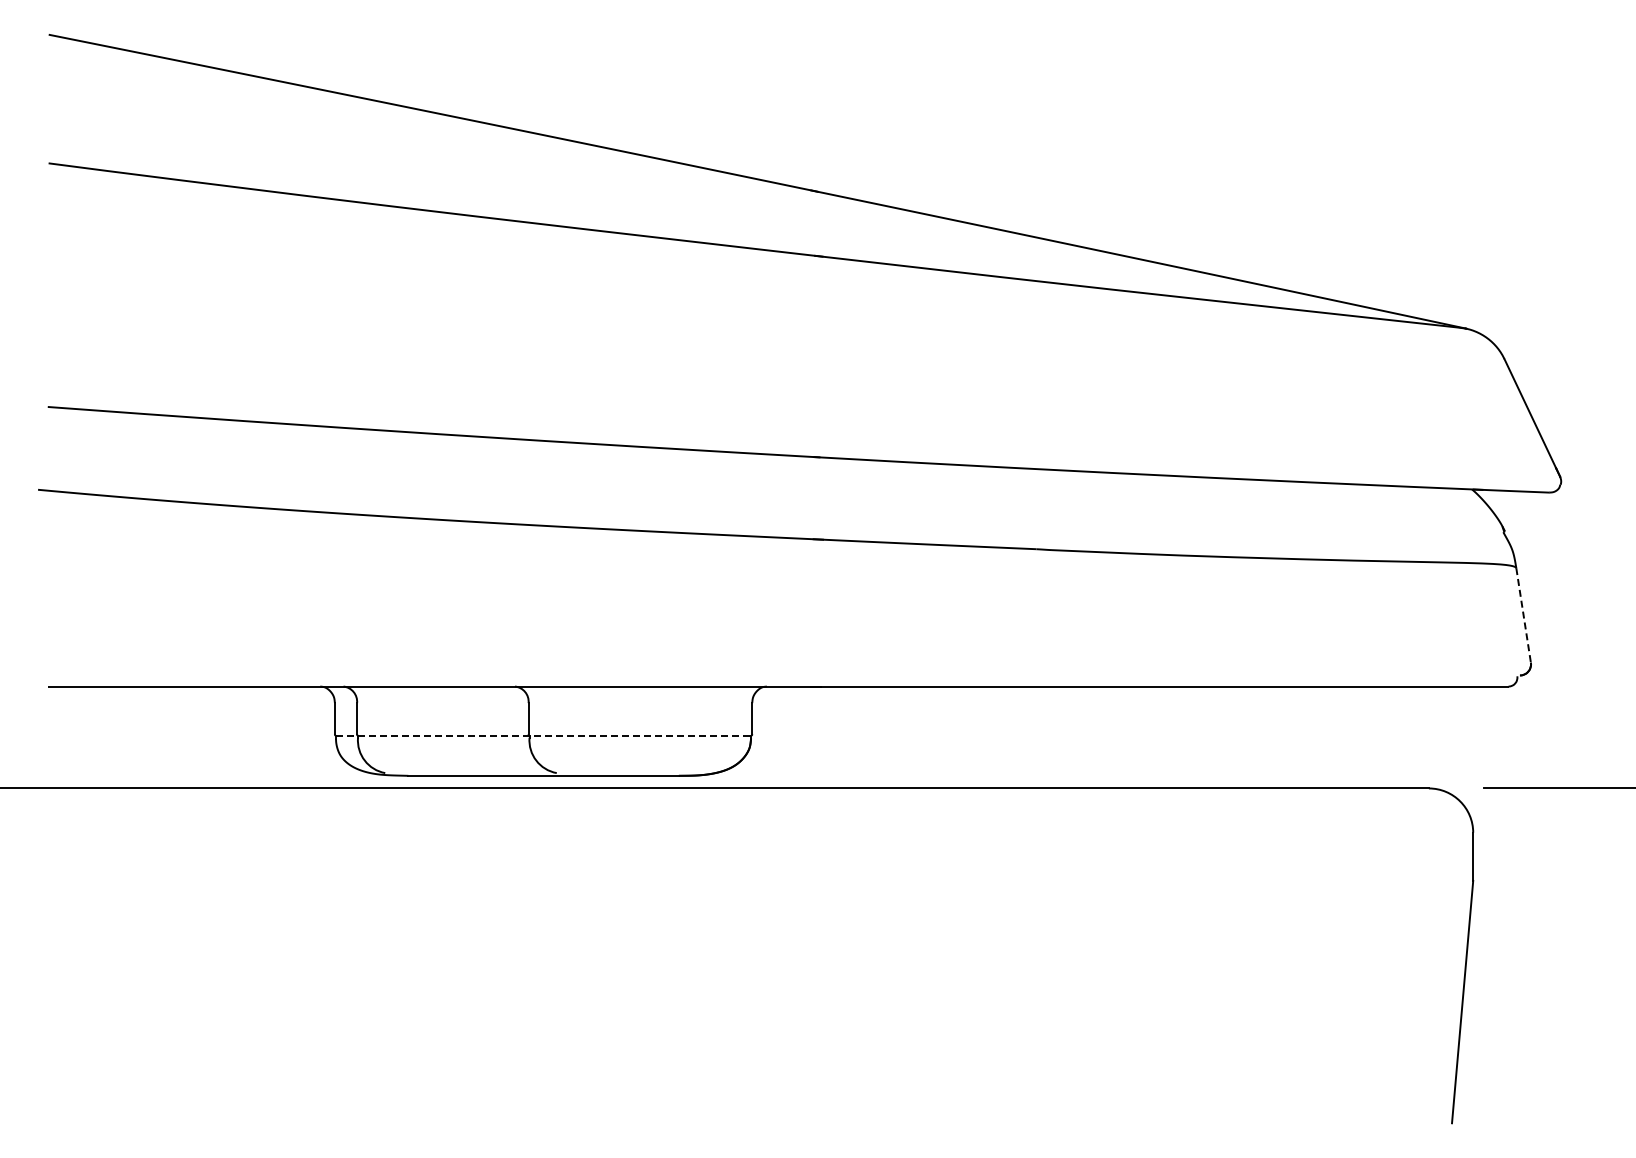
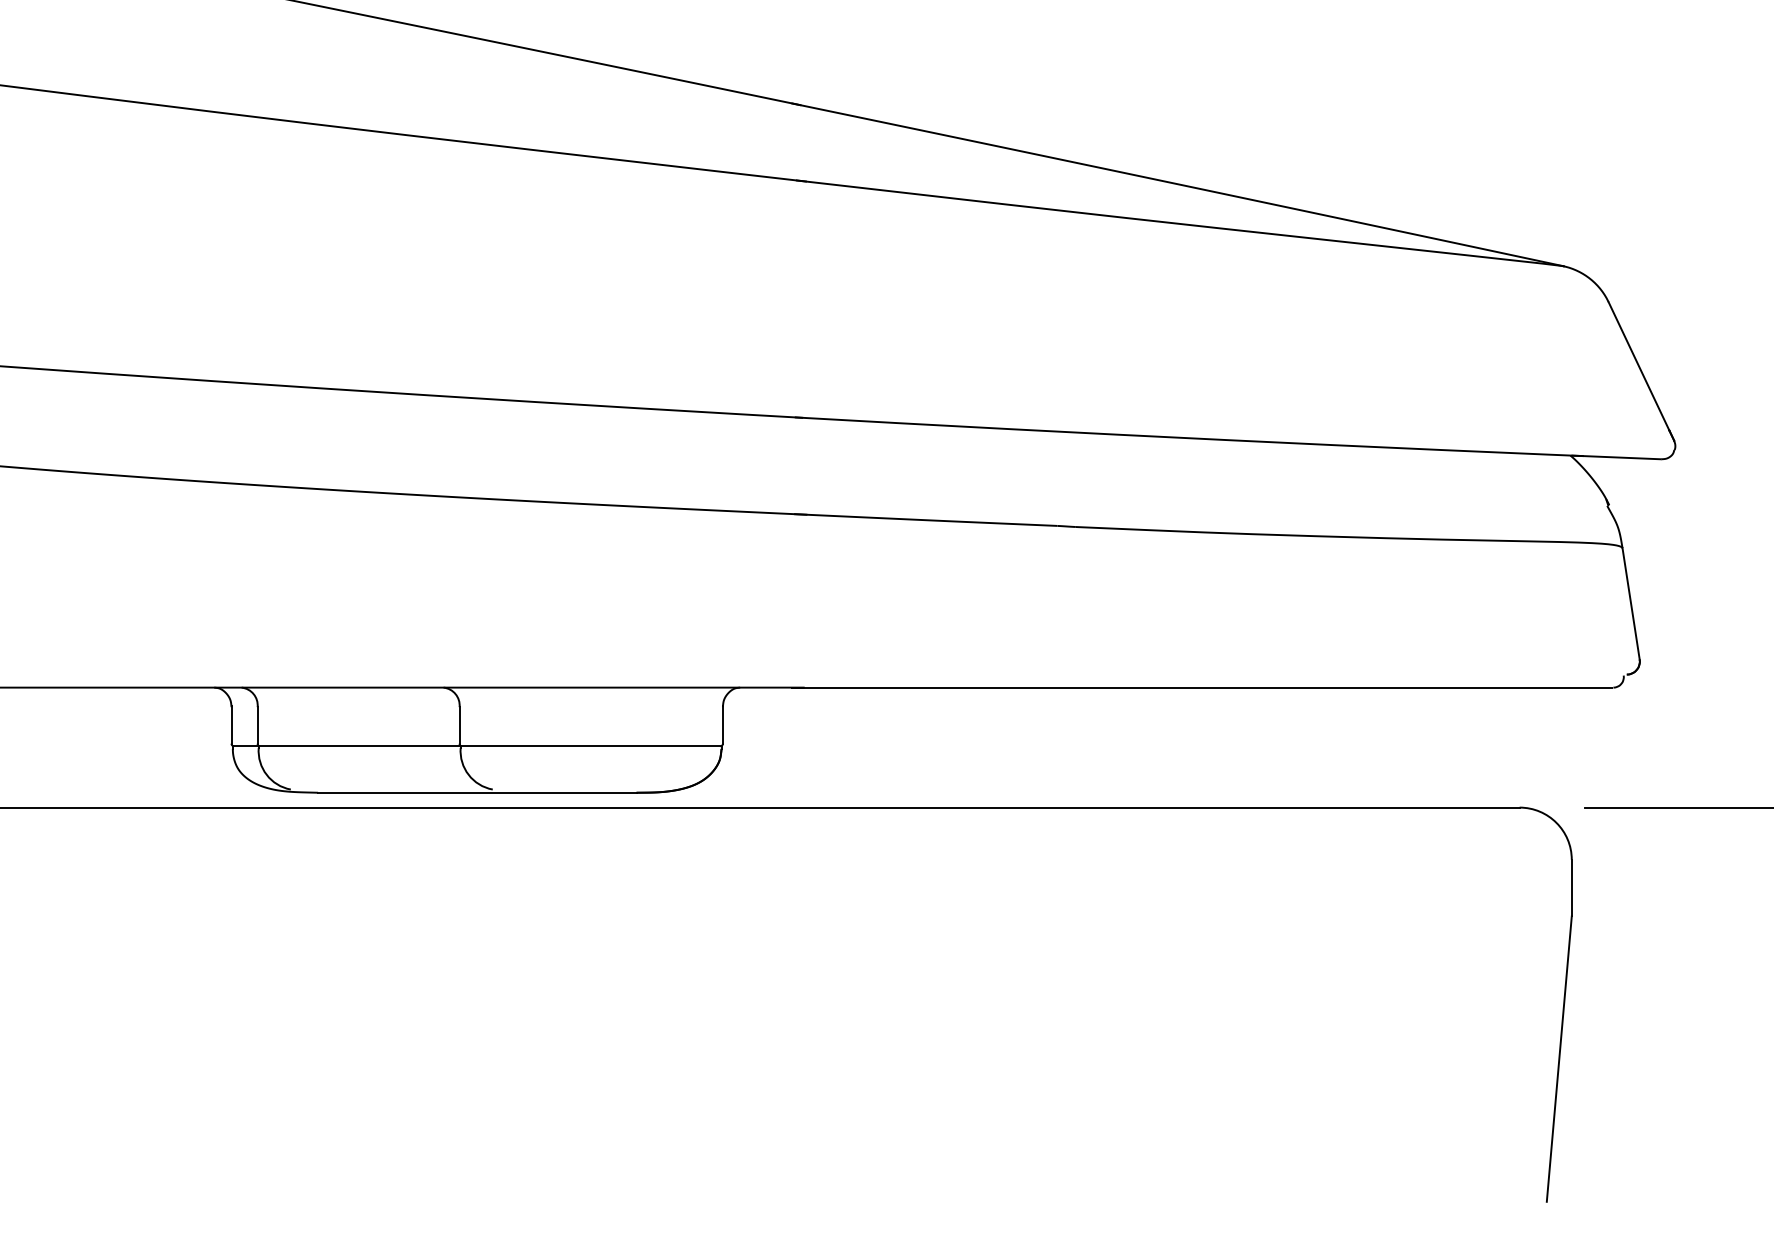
line: (1523, 615) -> (1630, 603), dashed -> solid
line: (542, 736) -> (475, 746), dashed -> solid

